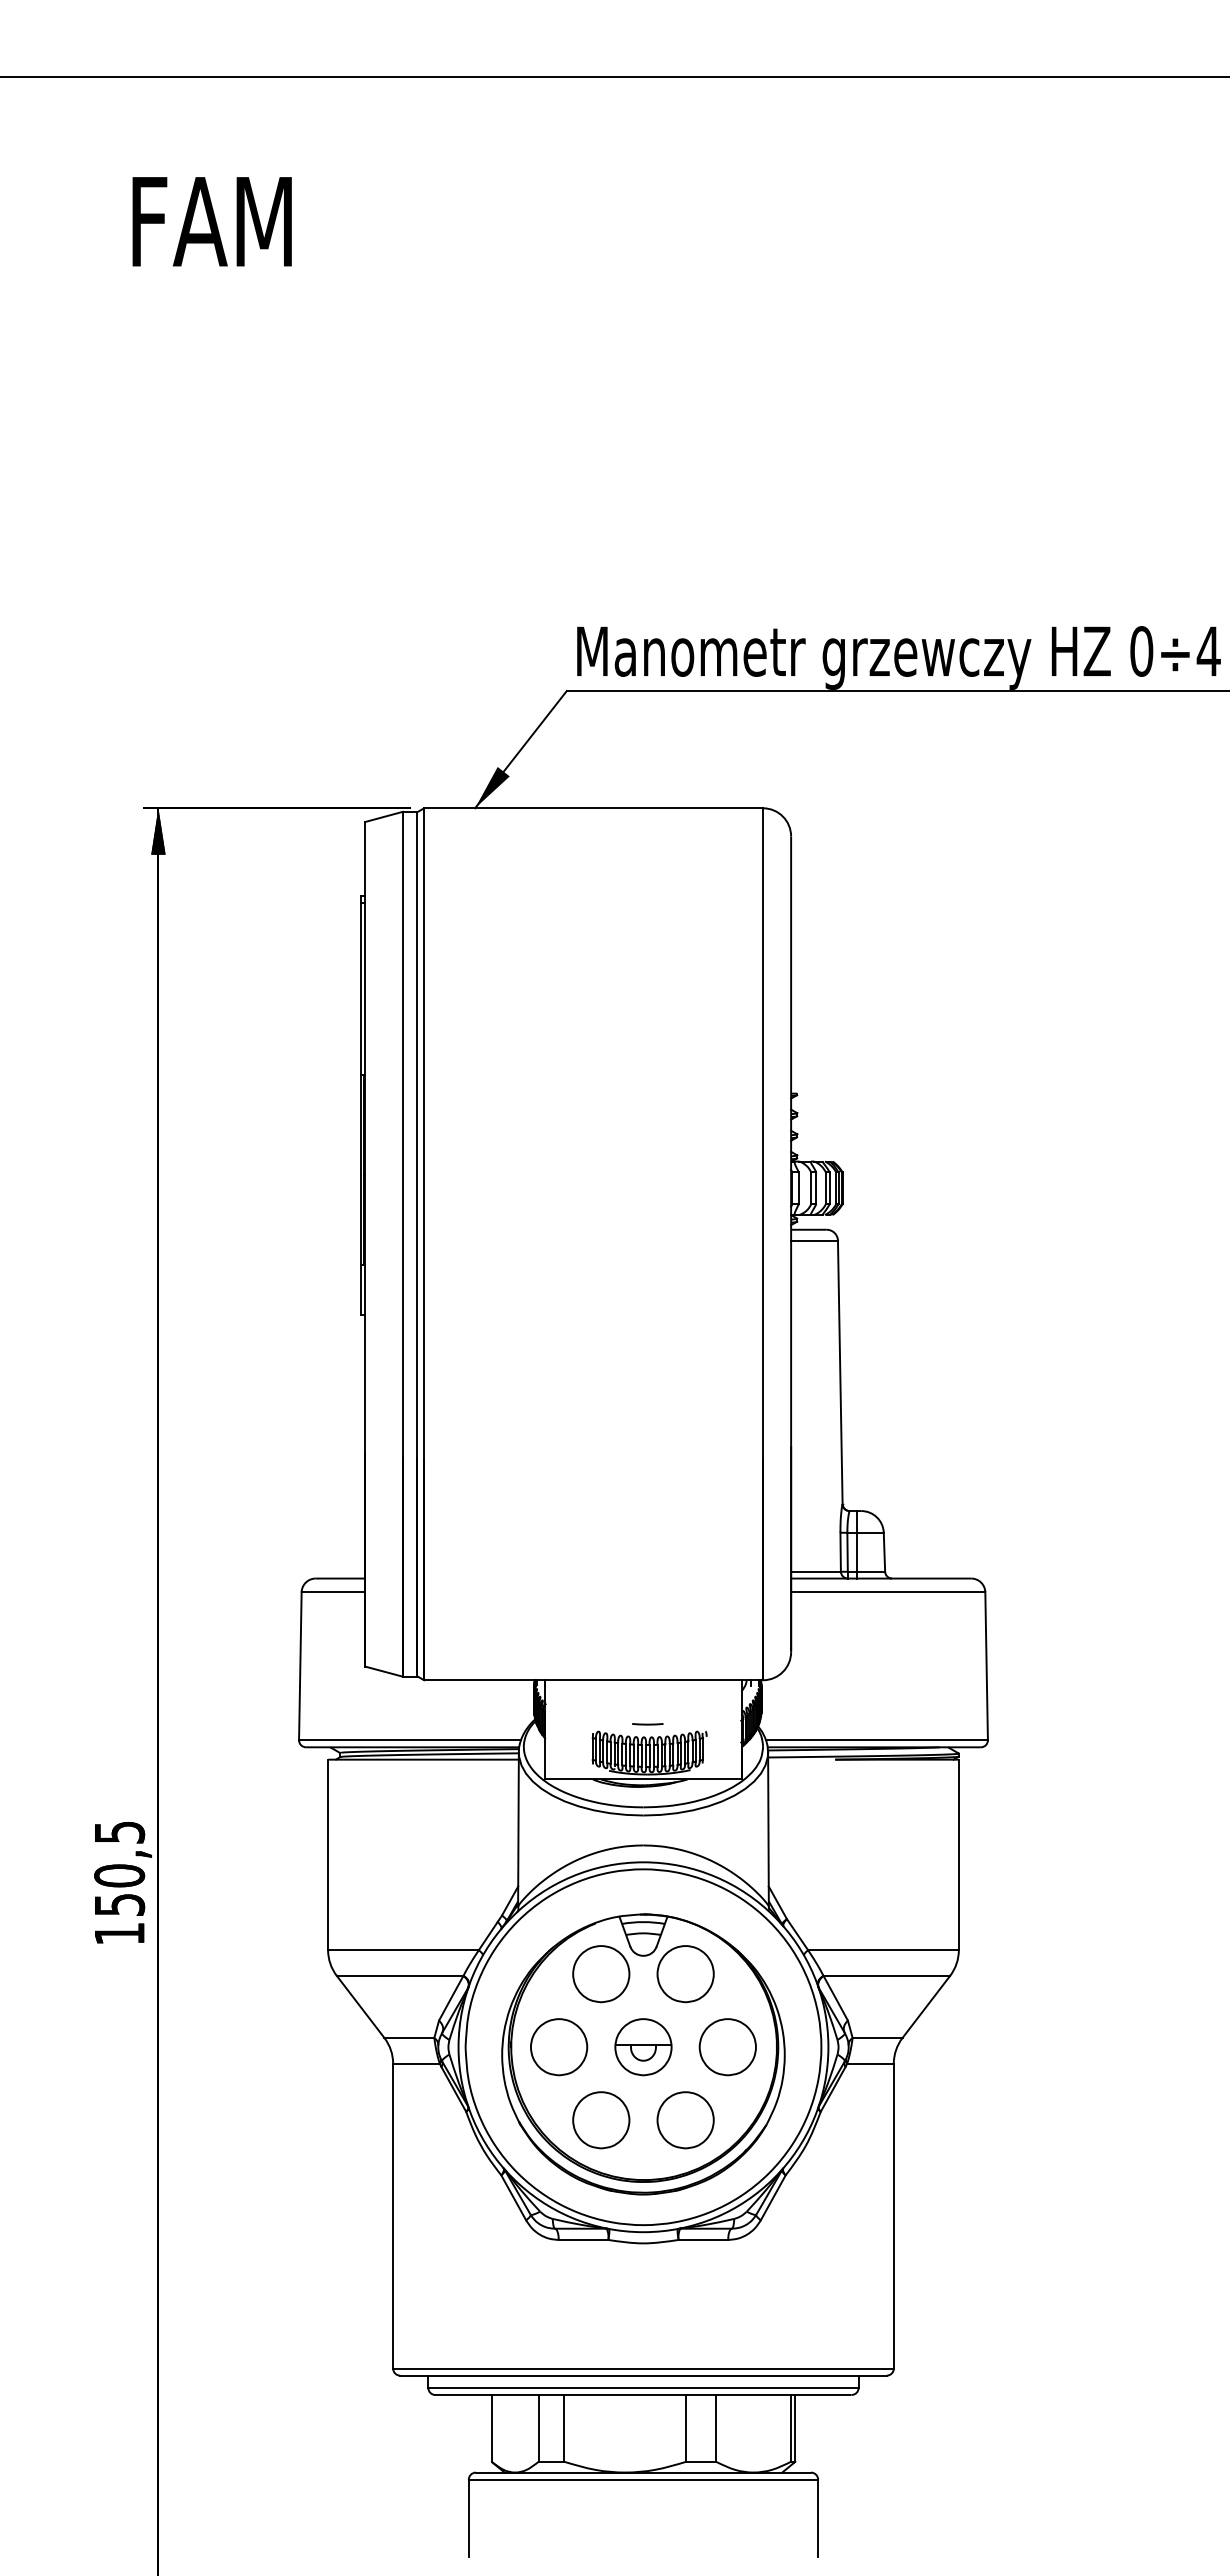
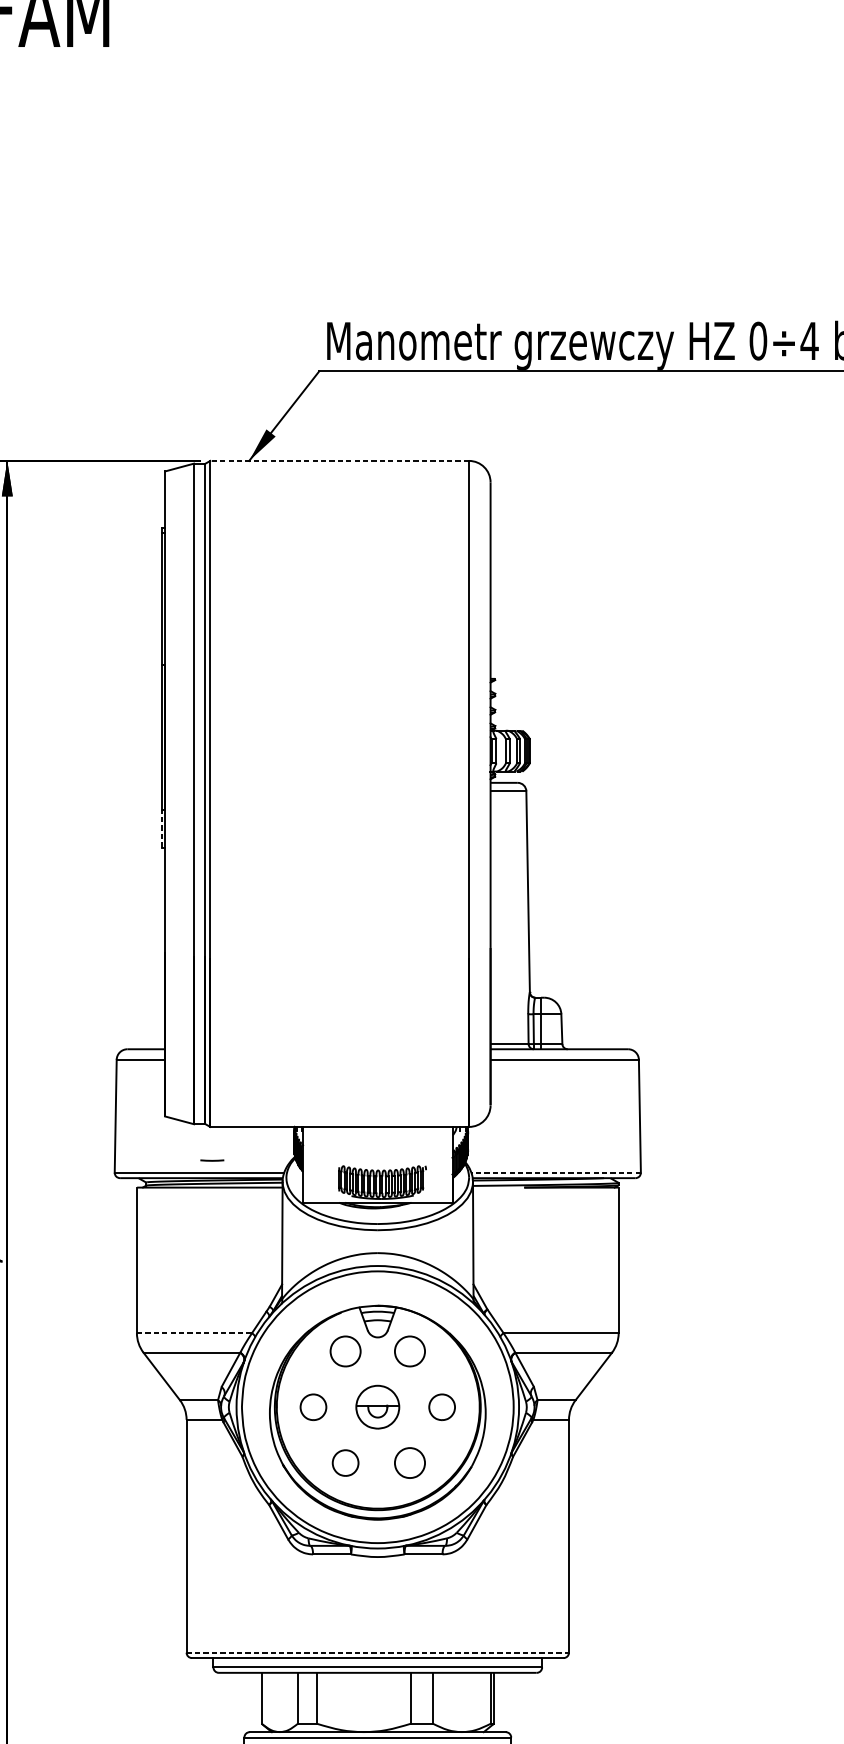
line: (593, 808) -> (339, 461), solid -> dashed
line: (360, 1289) -> (161, 828), solid -> dashed
line: (647, 1724) -> (212, 1160), moved
line: (877, 1740) -> (556, 1172), solid -> dashed
line: (403, 1950) -> (194, 1333), solid -> dashed
part: (601, 1974) -> (345, 1351), size x0.7
part: (685, 1974) -> (409, 1351), size x0.7
part: (559, 2047) -> (313, 1407), size x0.6
part: (727, 2047) -> (441, 1407), size x0.6
part: (601, 2120) -> (345, 1463), size x0.6
part: (685, 2120) -> (409, 1463), size x0.7
line: (643, 2368) -> (377, 1652), solid -> dashed

